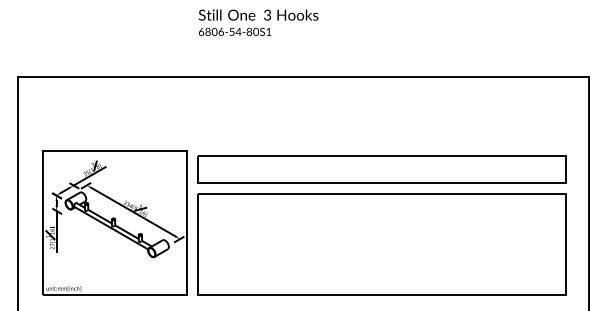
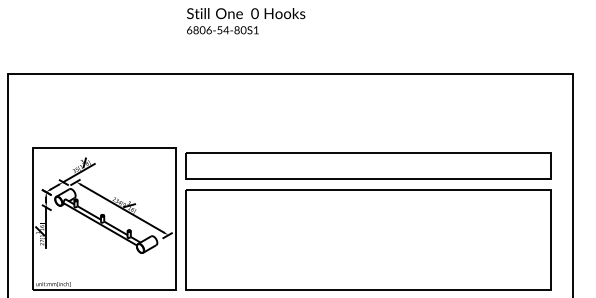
text: (267, 15) -> (254, 13), 3 -> 0

